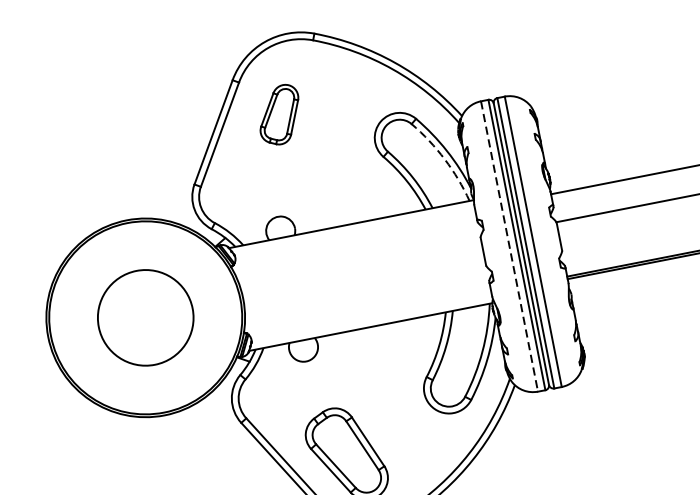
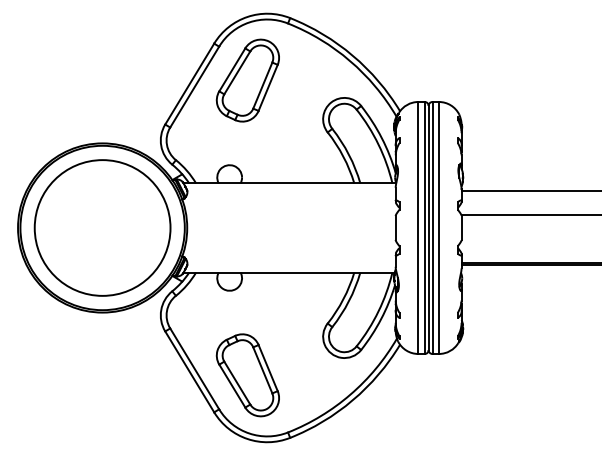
part: (279, 115) -> (247, 80), size x1.67
arc: (444, 159) -> (378, 144), dashed -> solid
line: (509, 247) -> (418, 228), dashed -> solid
circle: (145, 317) -> (102, 227), size x1.67

